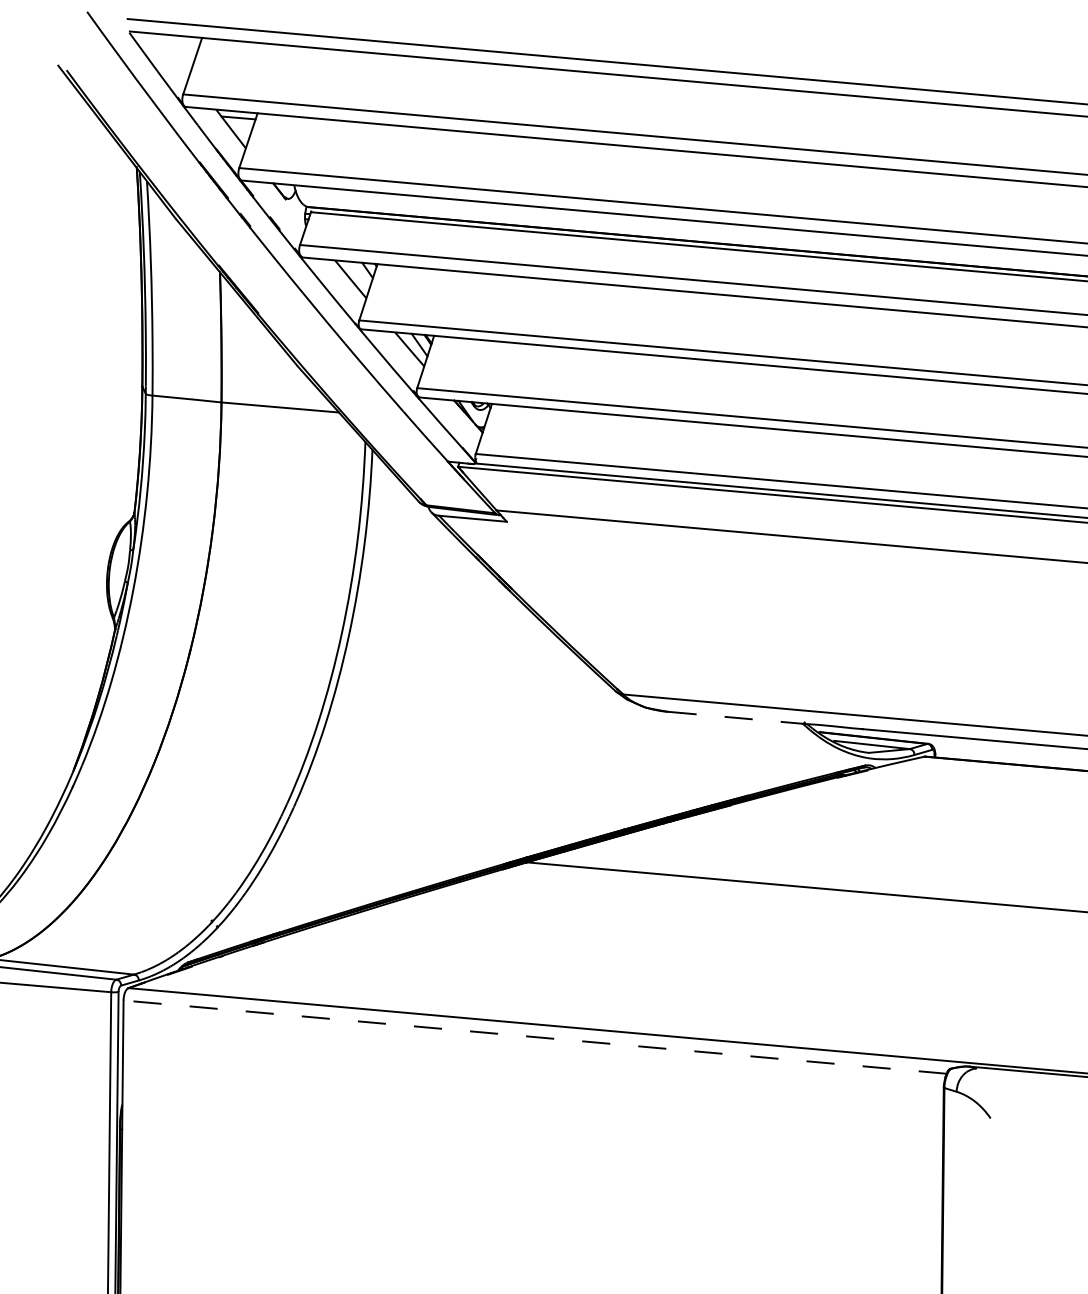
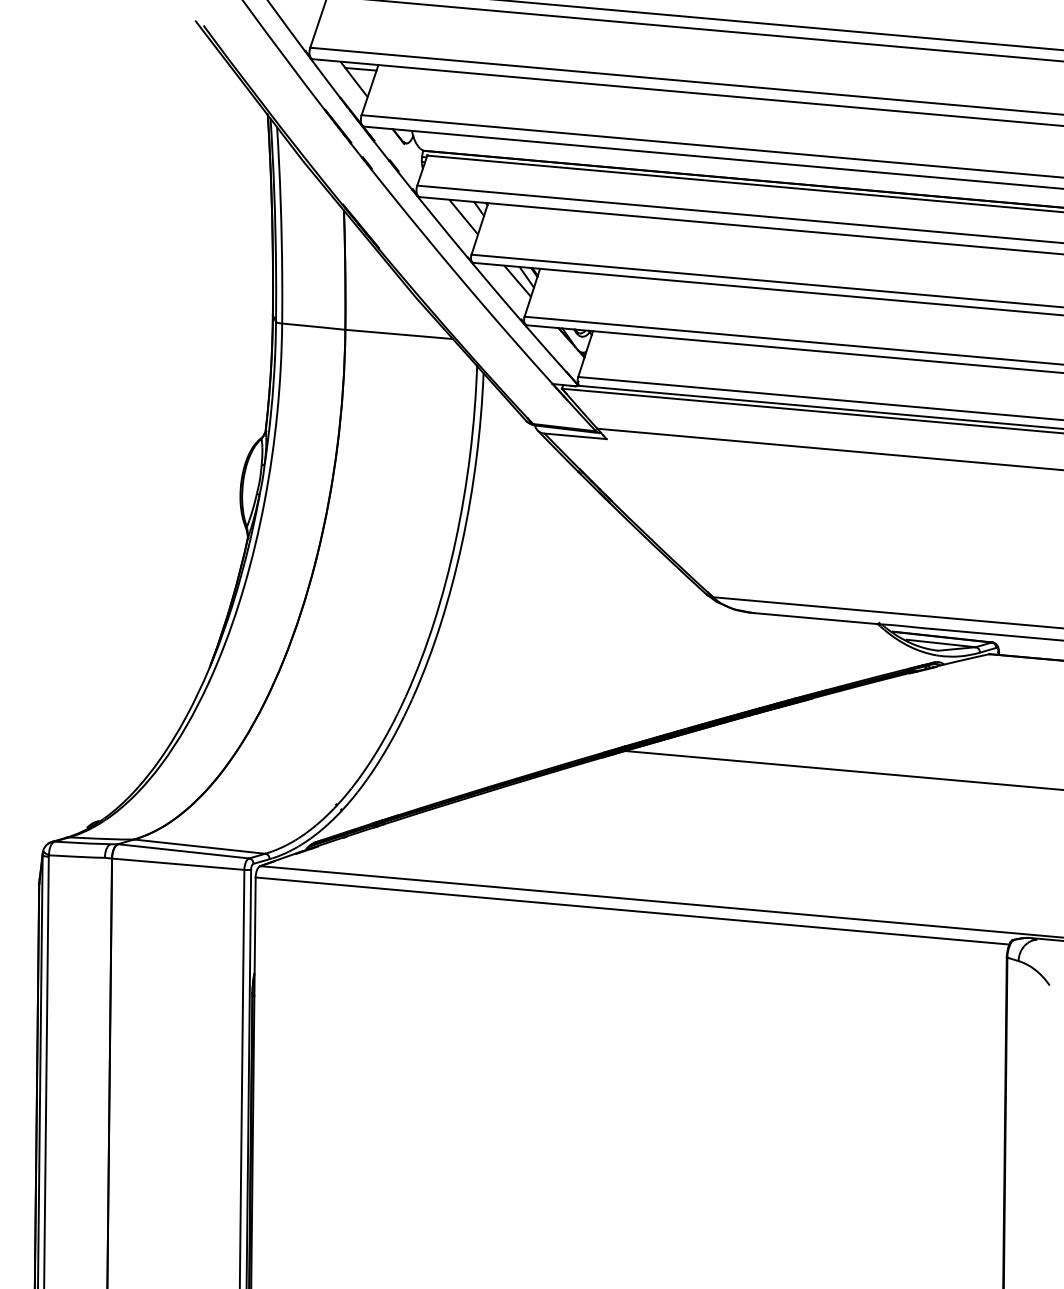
line: (735, 717) -> (816, 618), dashed -> solid
line: (535, 1036) -> (632, 910), dashed -> solid

